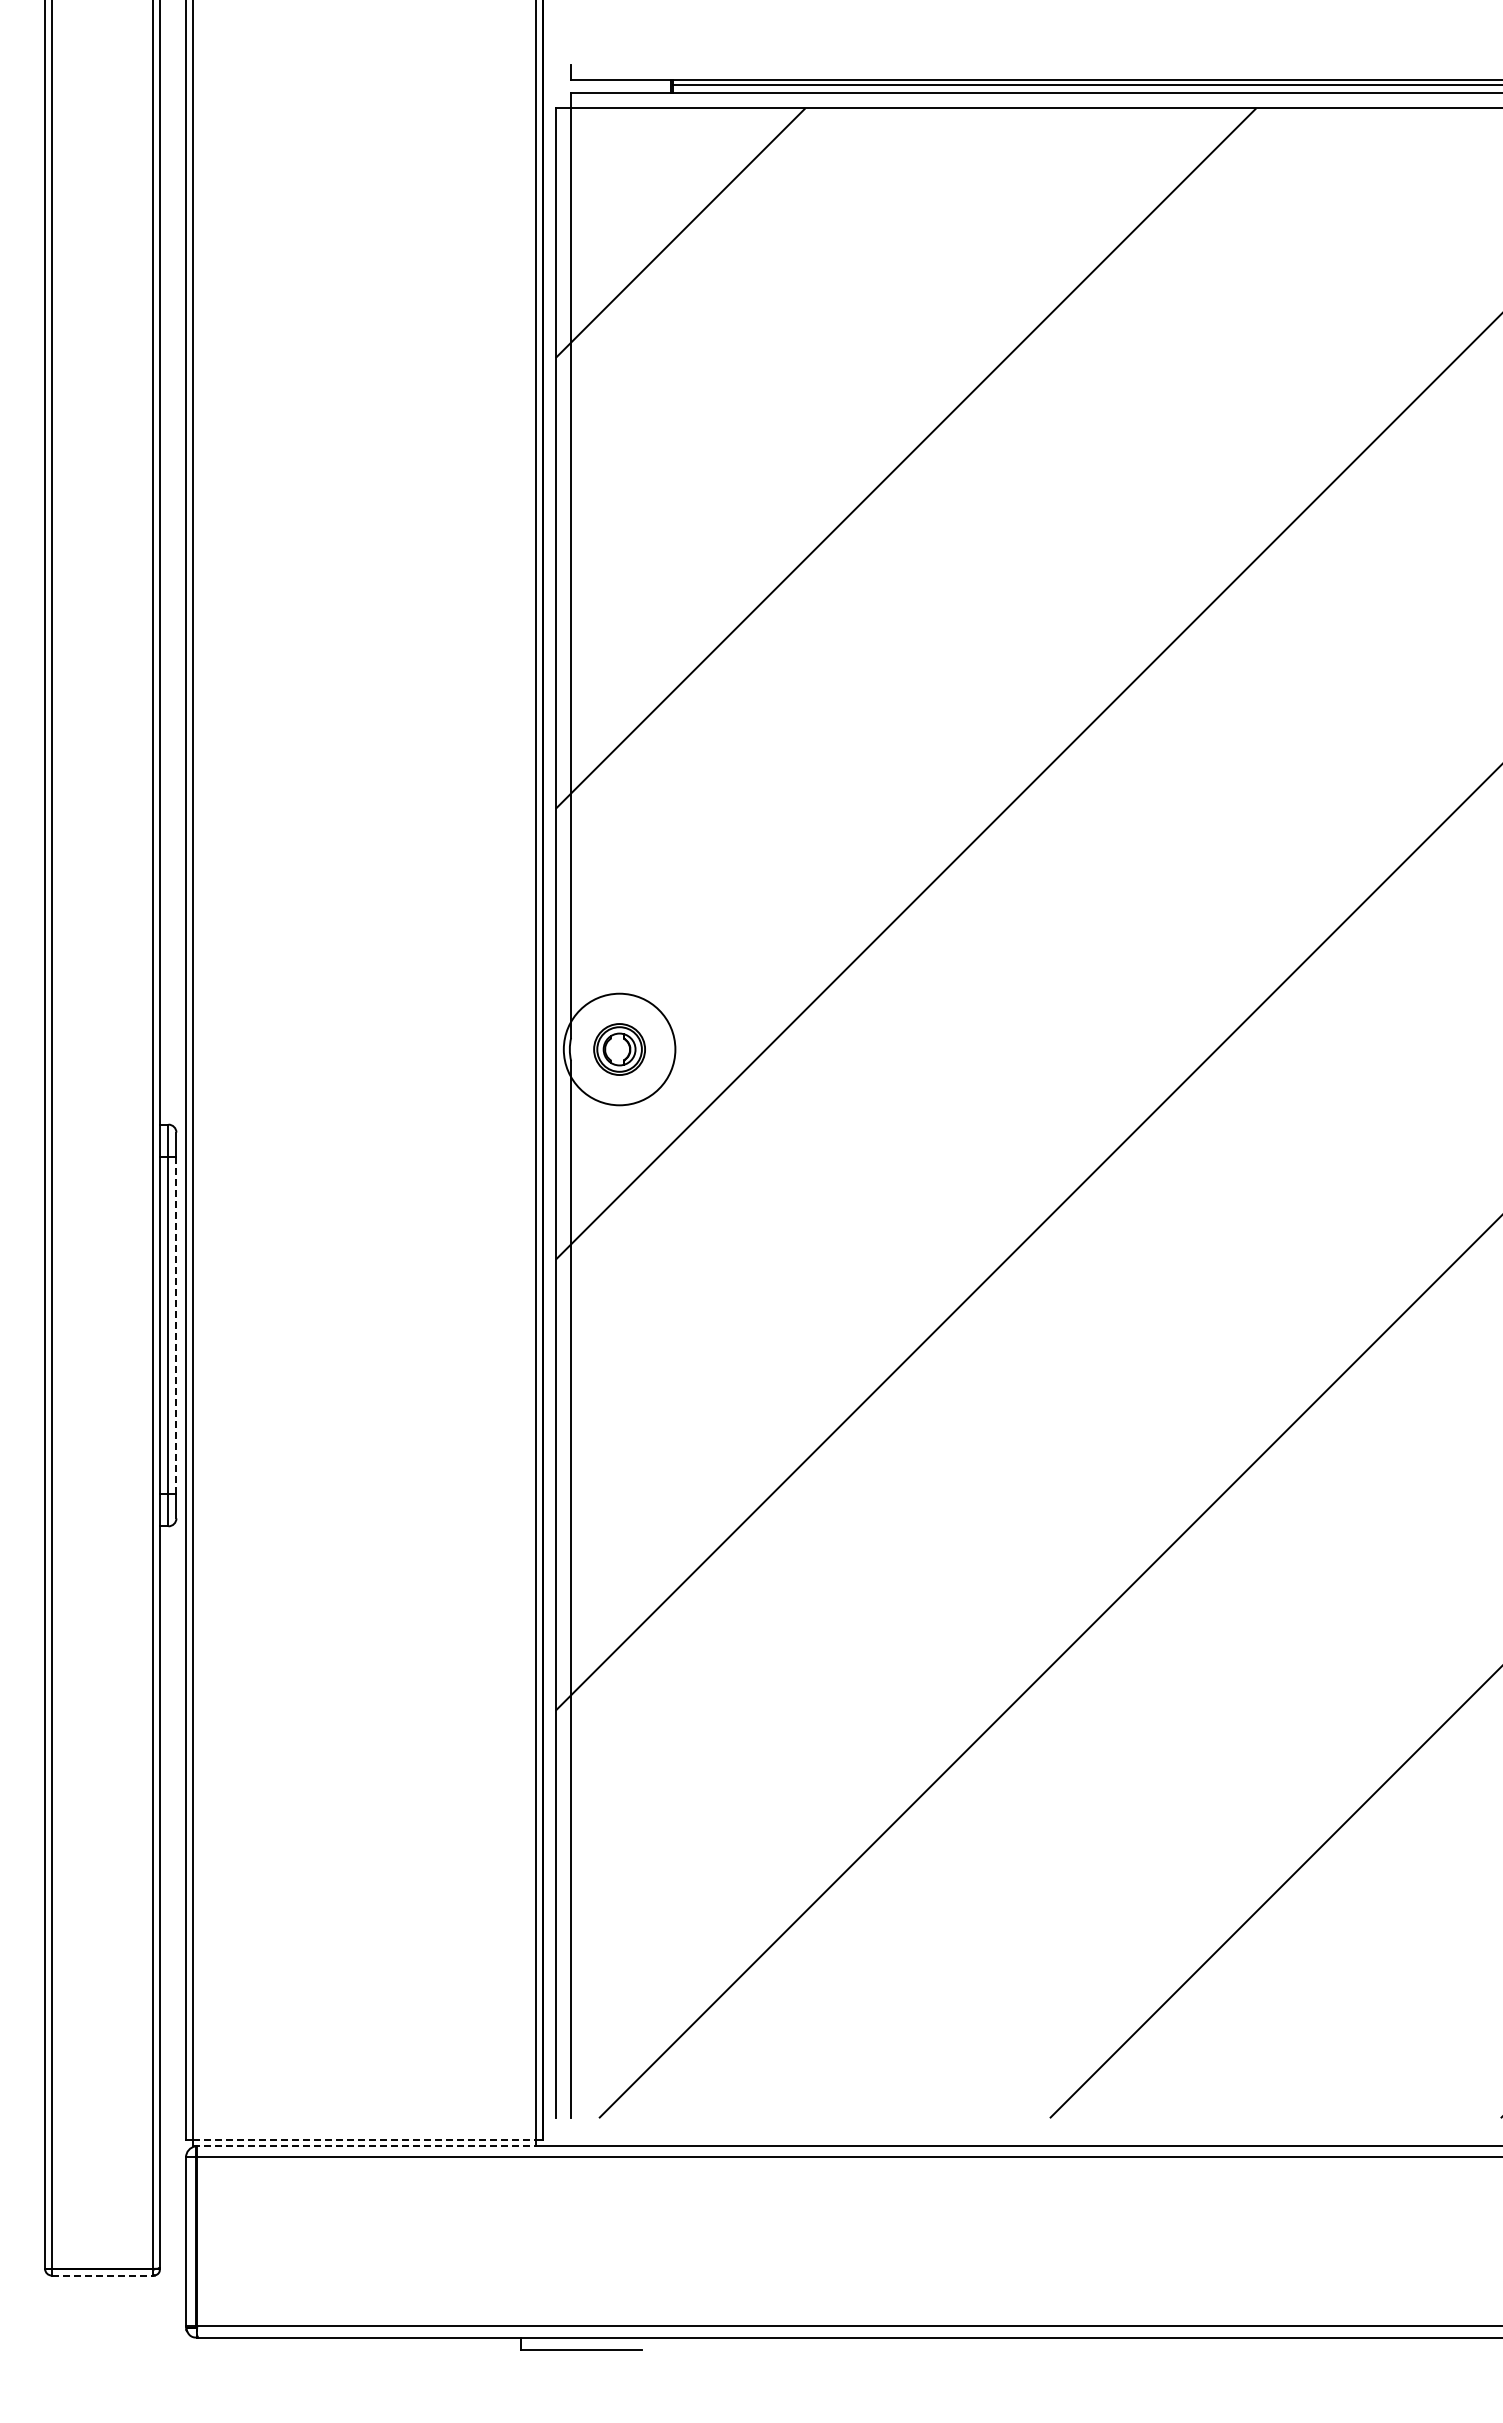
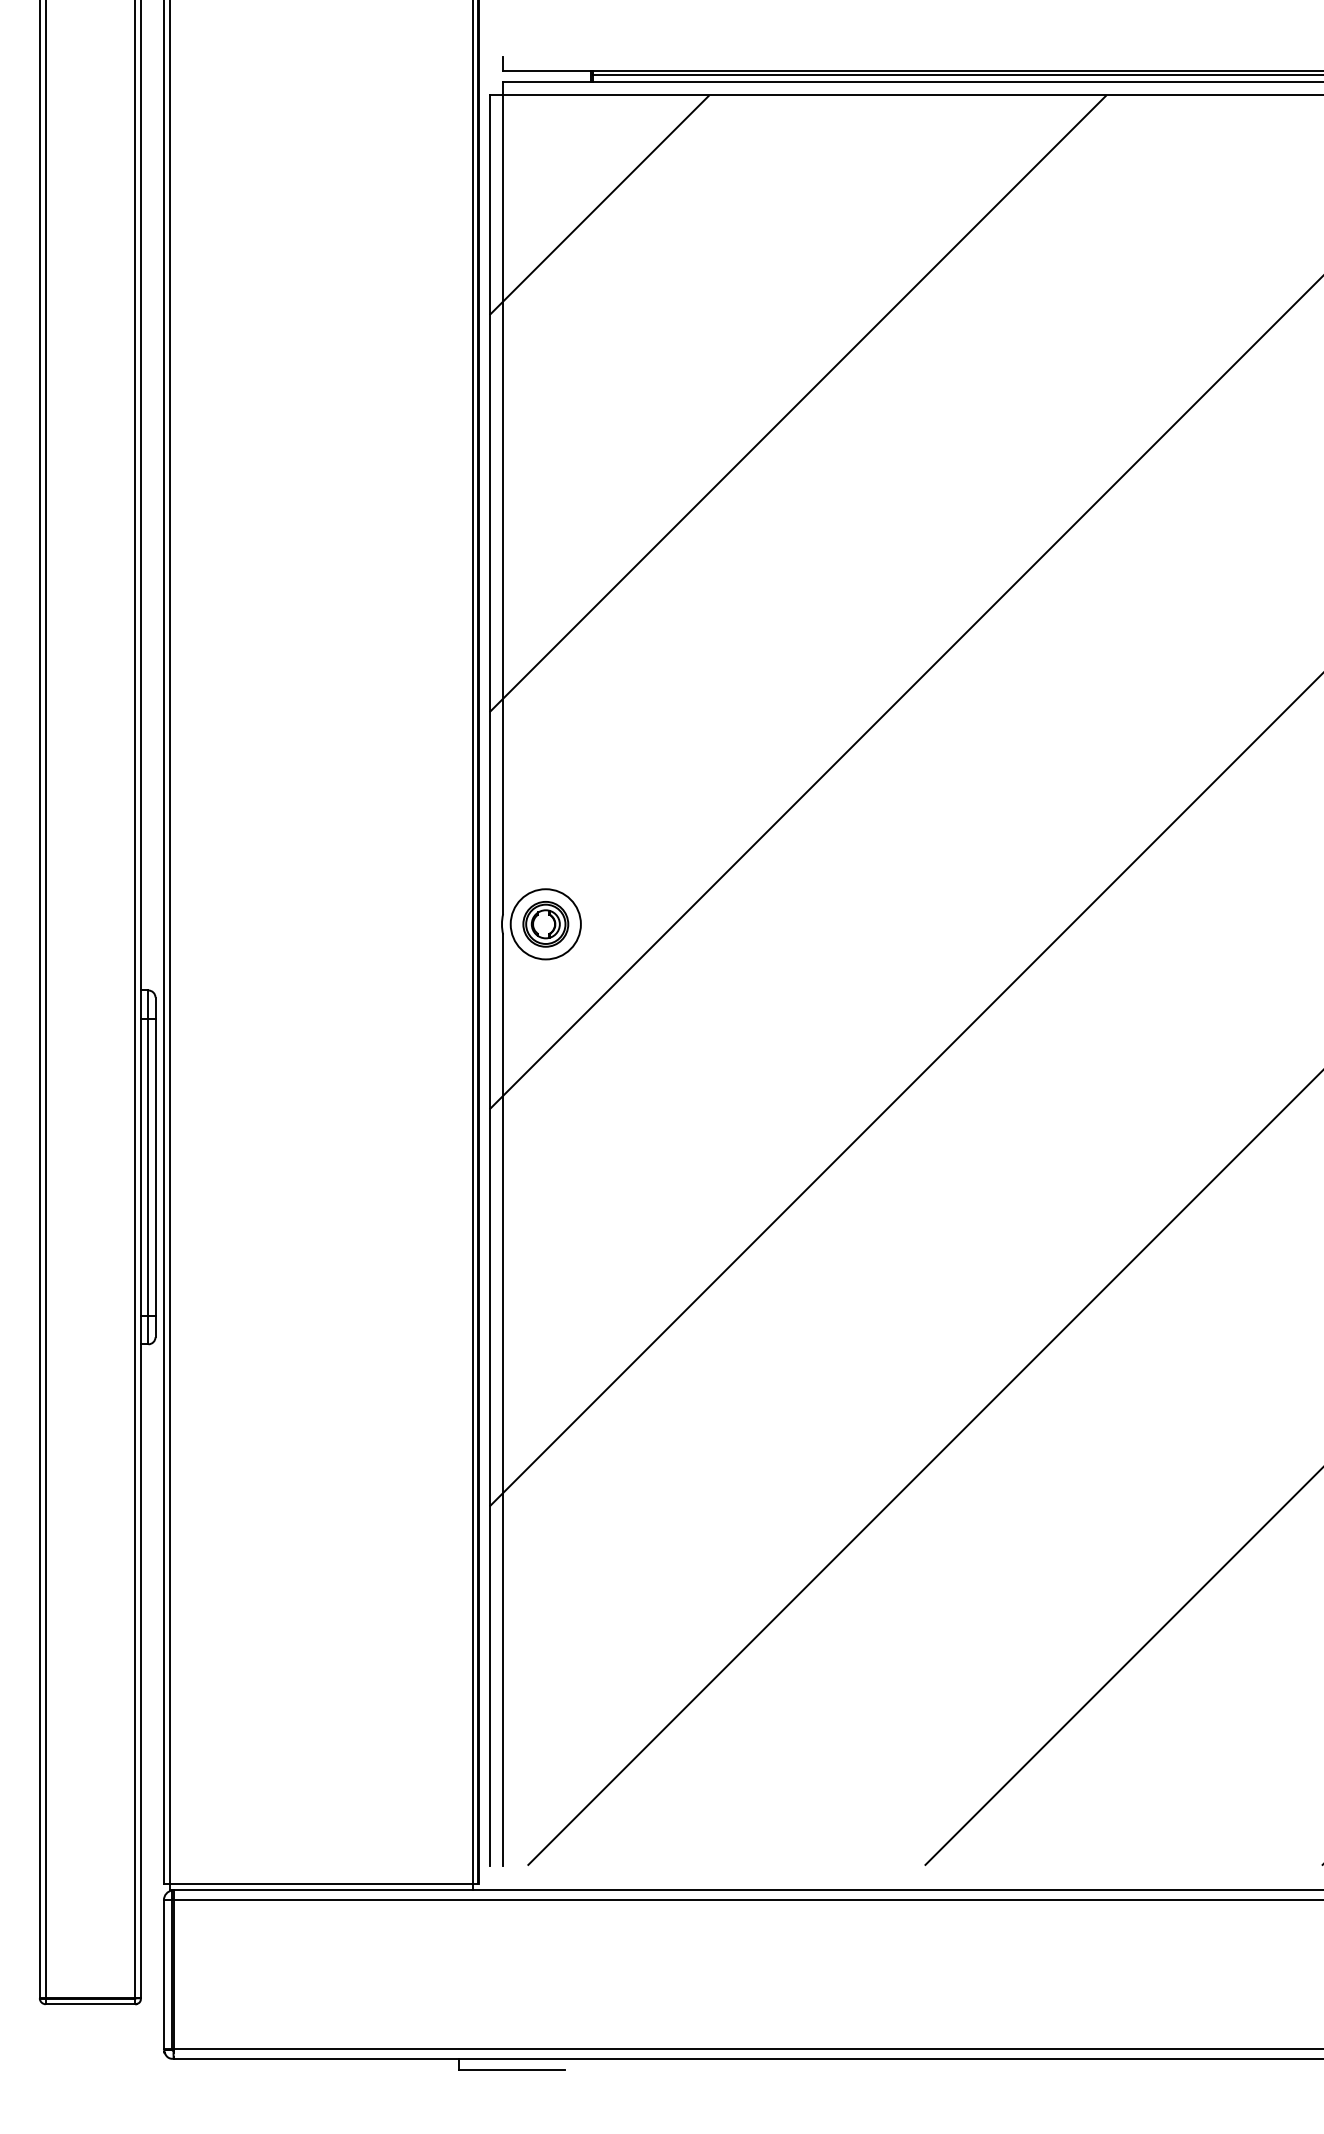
circle: (619, 1049) -> (545, 924), size x0.71
line: (176, 1325) -> (155, 1167), dashed -> solid
line: (364, 2139) -> (321, 1884), dashed -> solid
line: (364, 2146) -> (321, 1890), dashed -> solid
line: (102, 2275) -> (90, 2004), dashed -> solid

